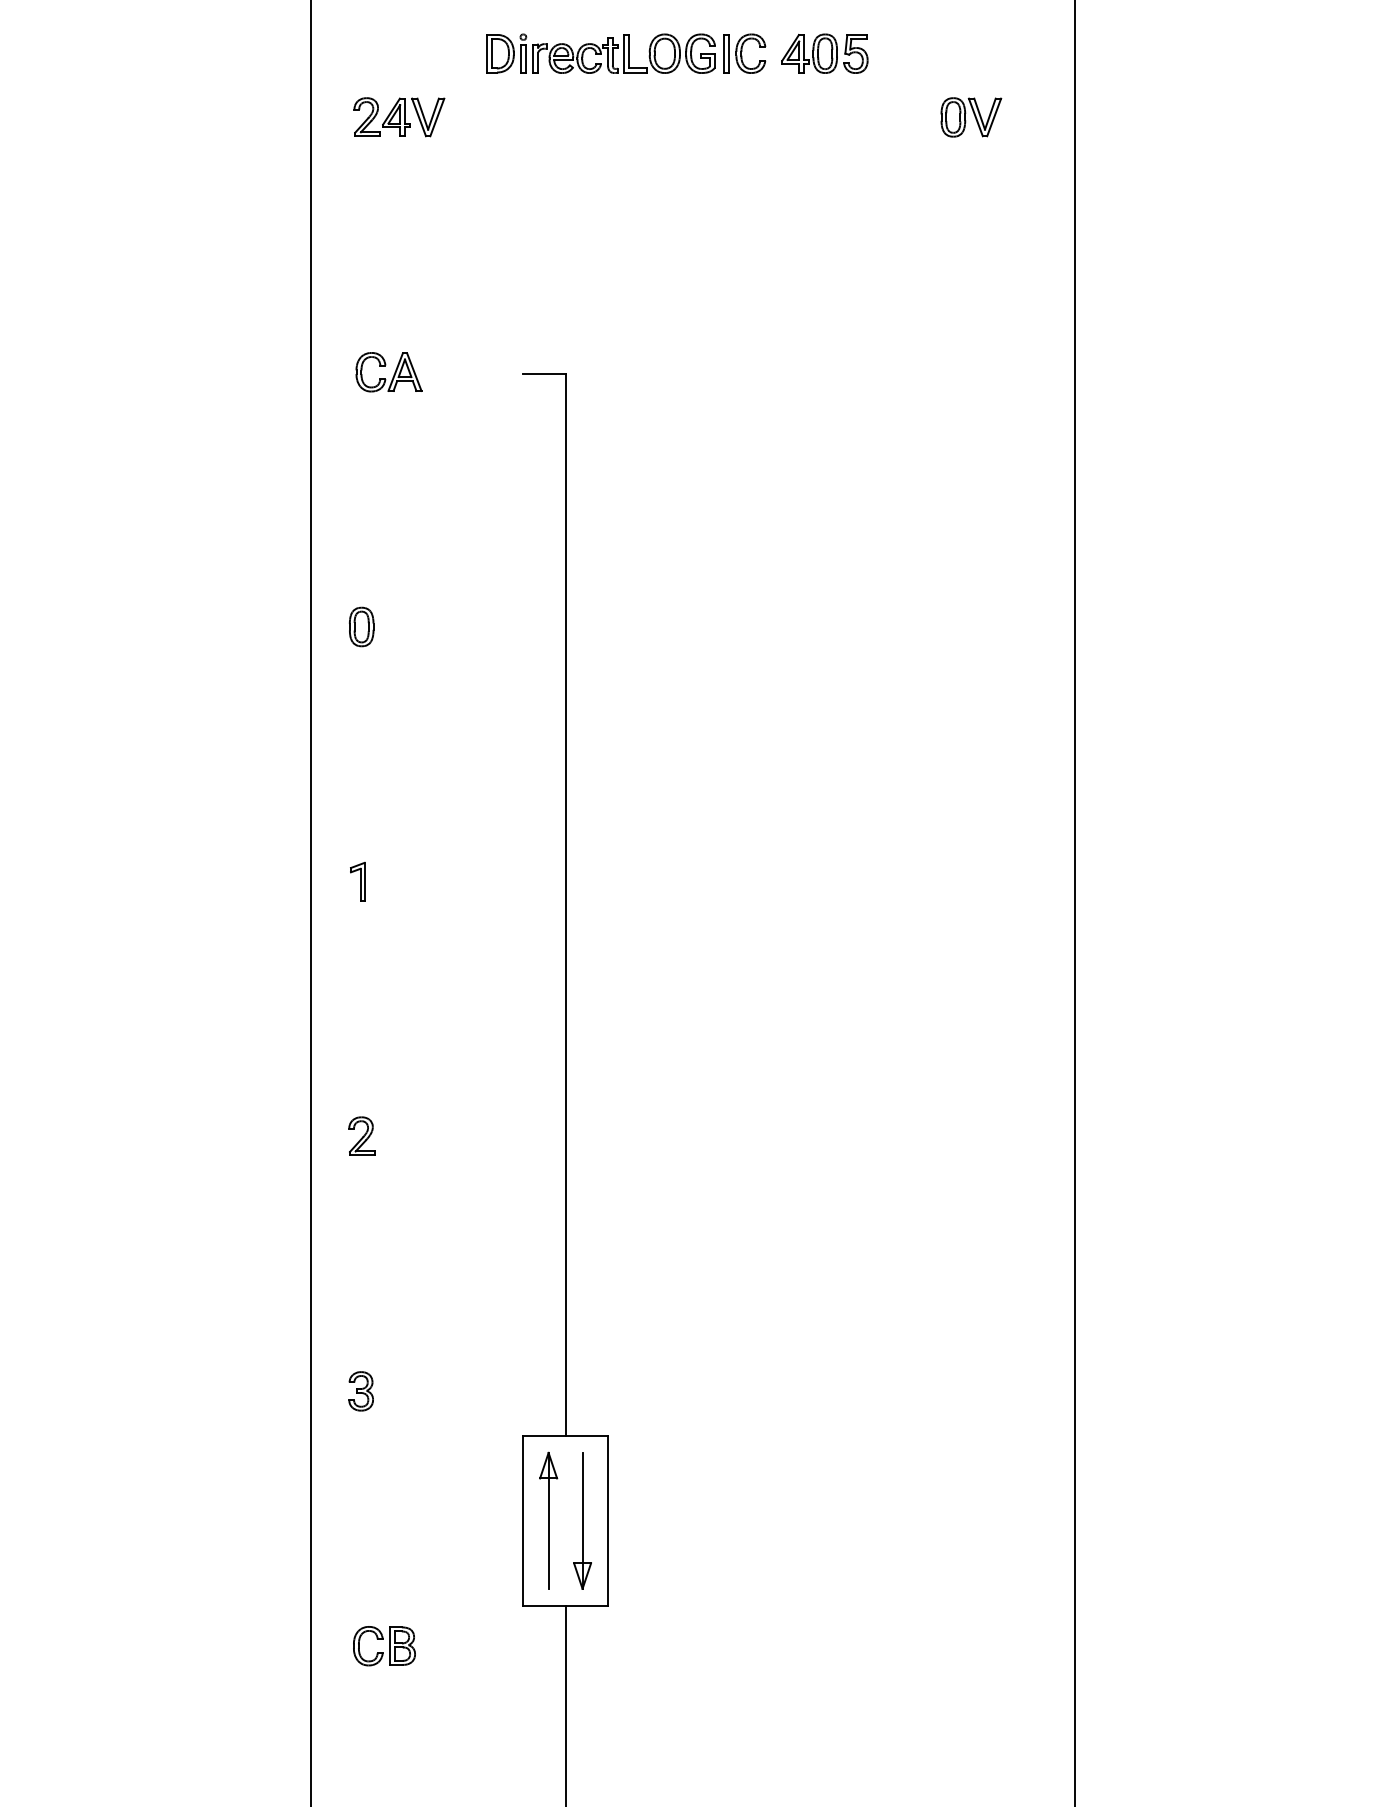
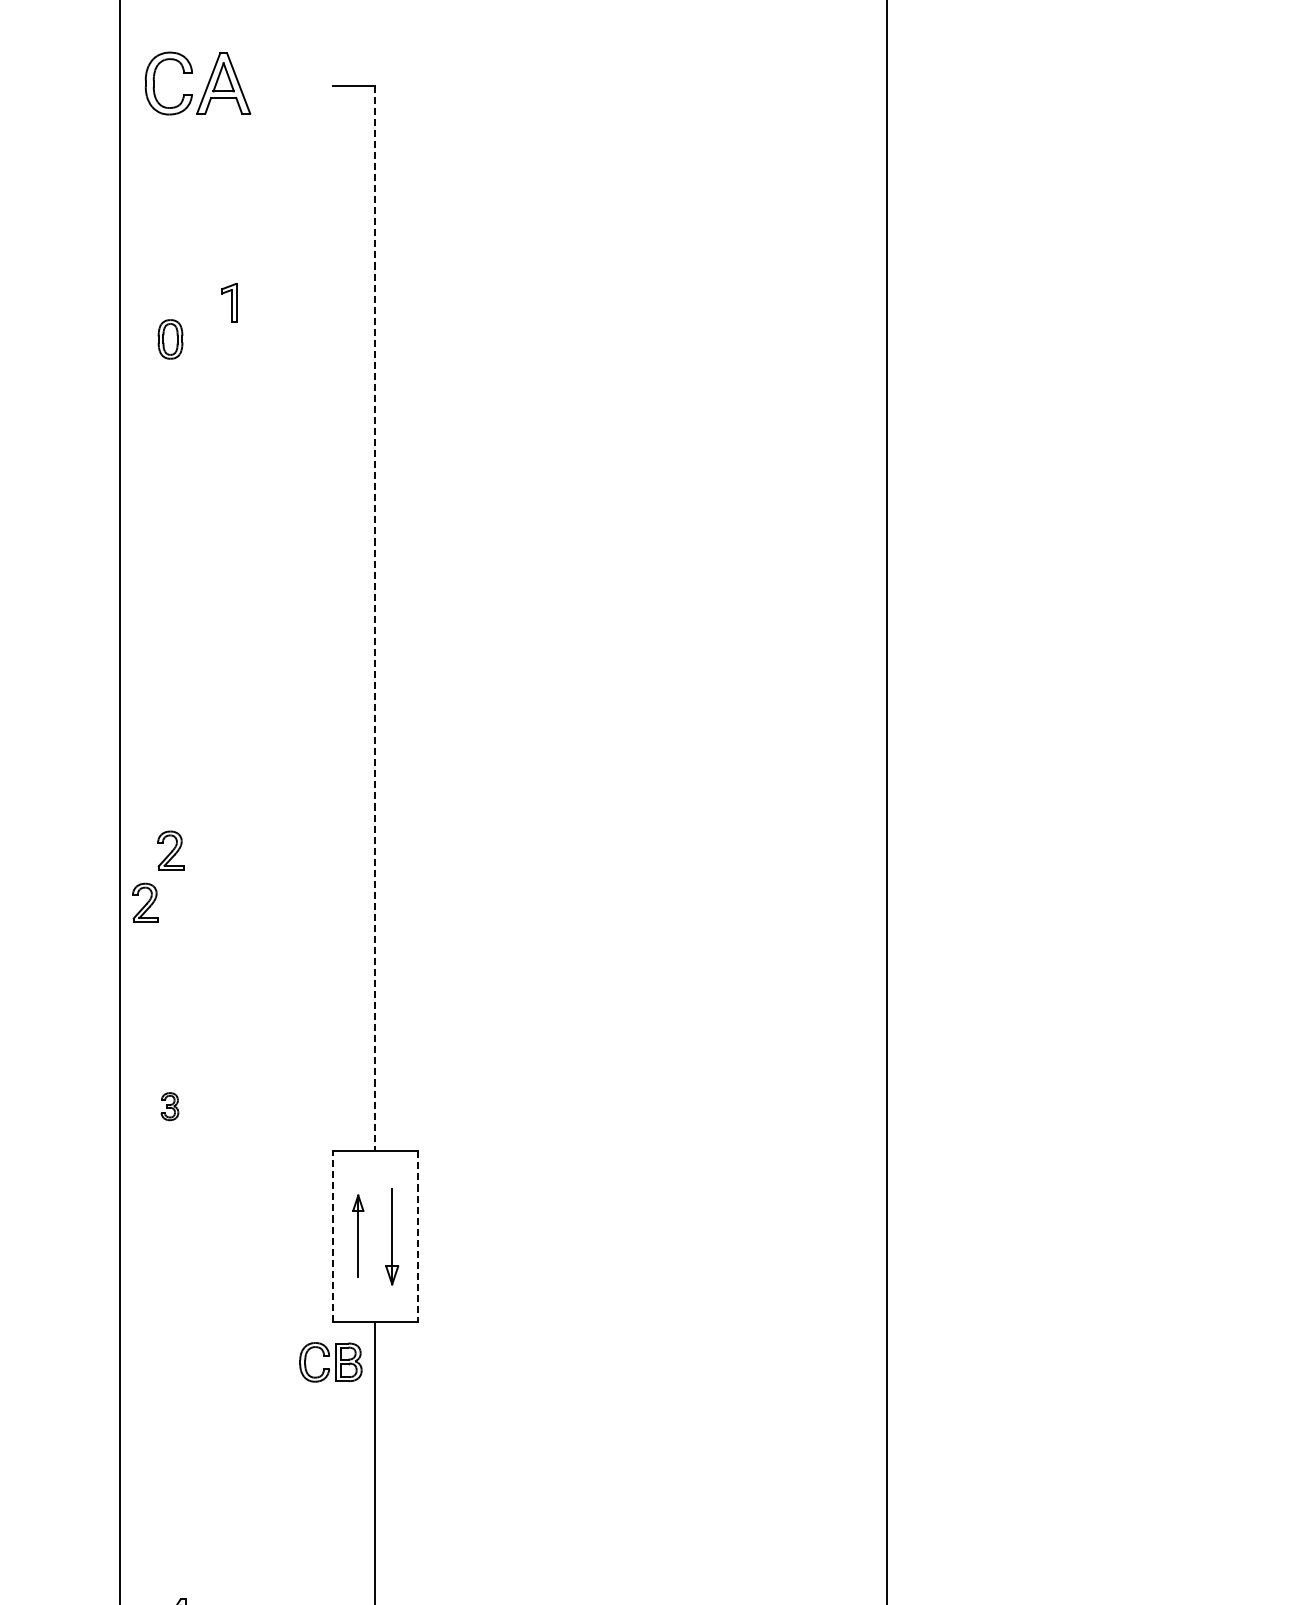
part: (388, 372) -> (197, 83), size x1.6
part: (357, 881) -> (228, 302), moved
line: (565, 905) -> (375, 618), solid -> dashed
part: (336, 1187) -> (145, 901), added
part: (360, 1391) -> (169, 1106), size x0.7
line: (523, 1520) -> (332, 1236), solid -> dashed
part: (548, 1520) -> (358, 1236), size x0.6
part: (582, 1520) -> (392, 1236), size x0.7
line: (608, 1520) -> (418, 1236), solid -> dashed
part: (384, 1646) -> (330, 1362), moved

